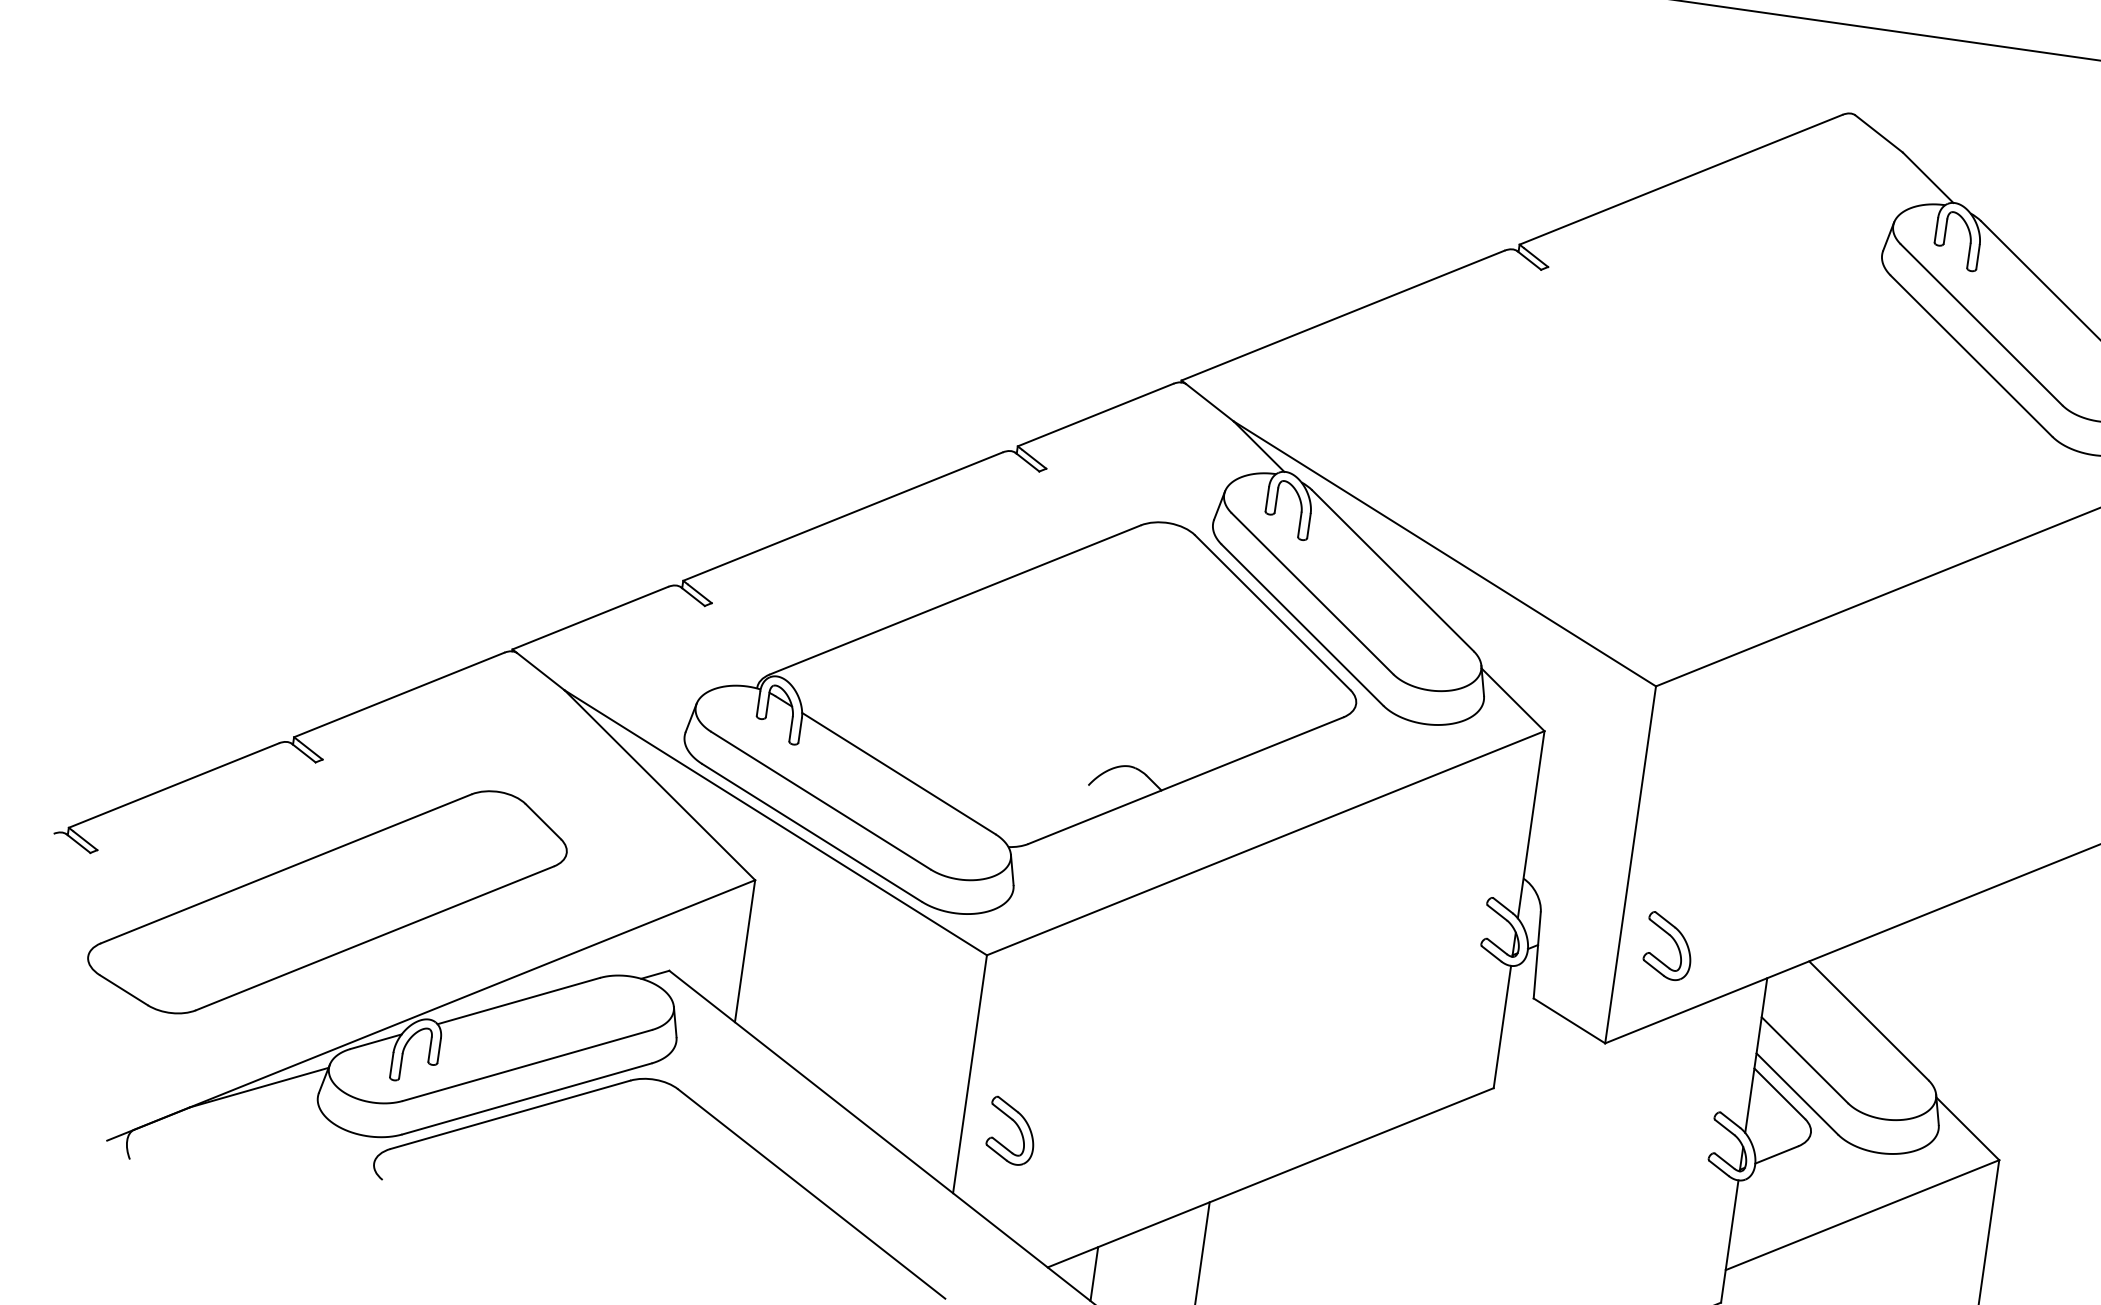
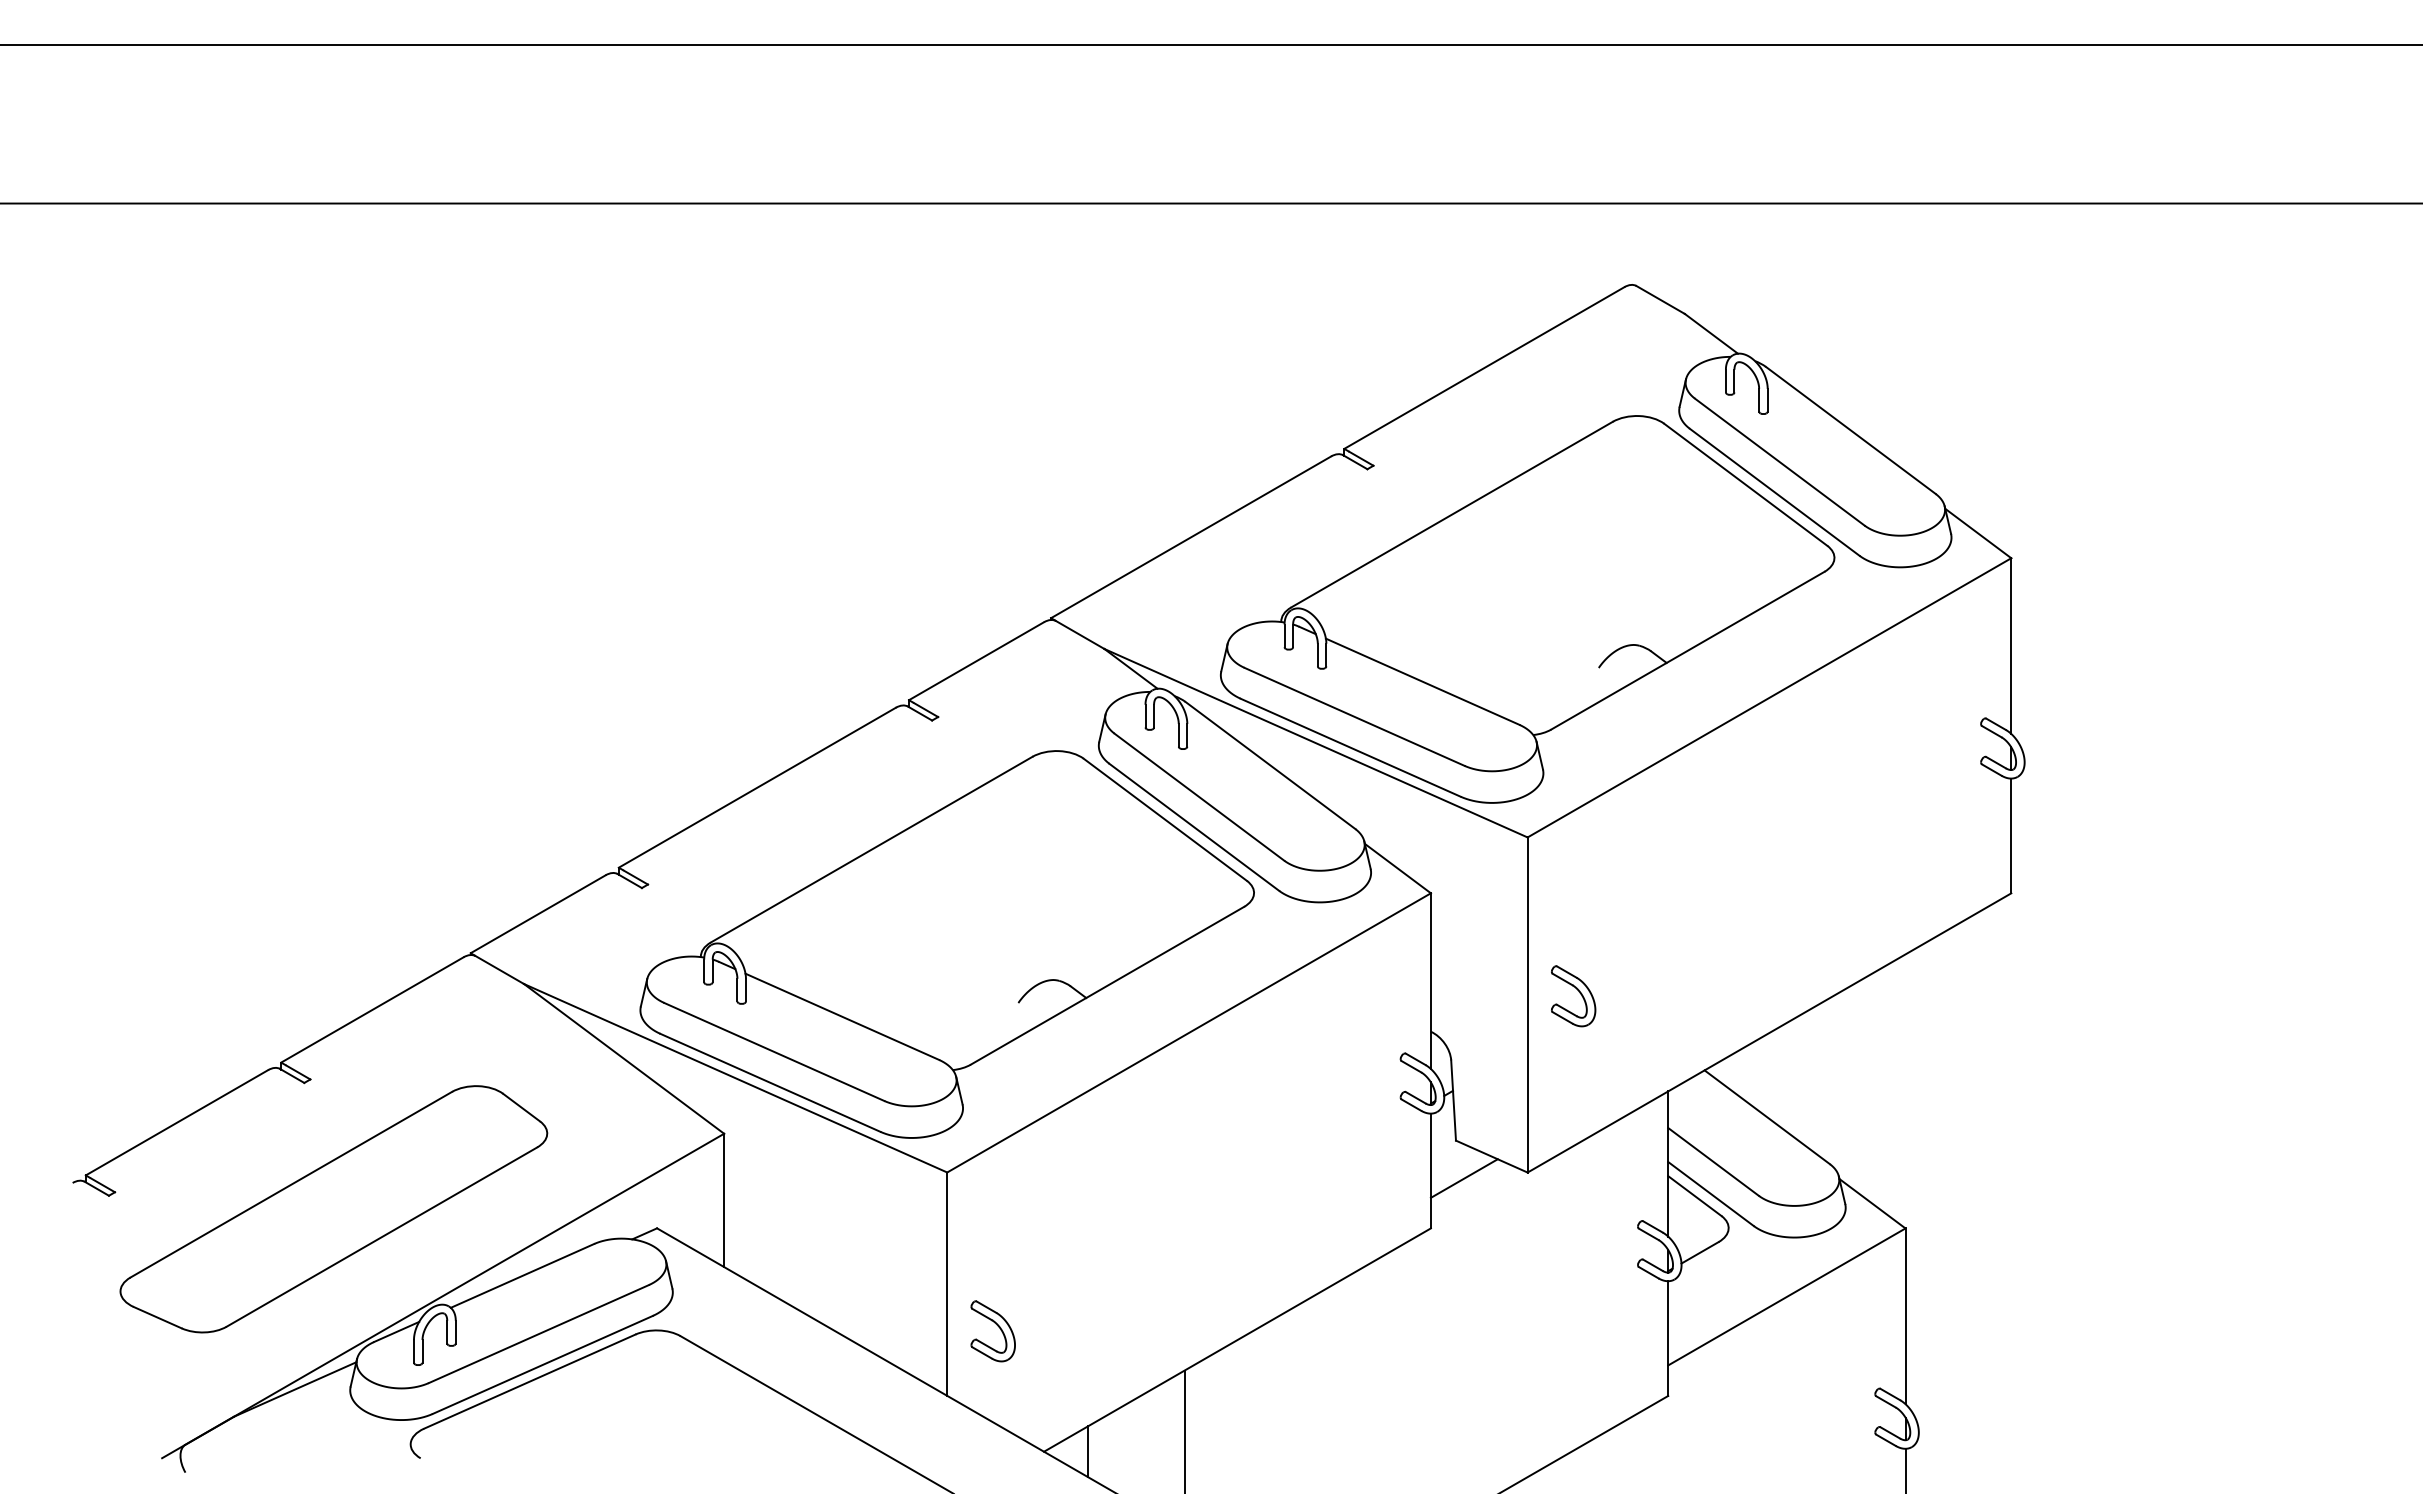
part: (1690, 443) -> (1527, 609), added
part: (1675, 944) -> (1579, 993), moved
line: (1535, 1039) -> (1463, 1178), added

